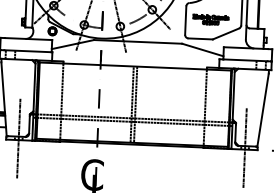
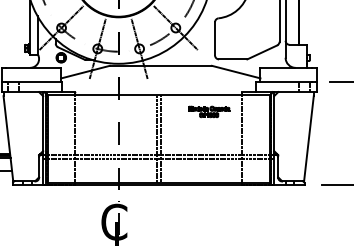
part: (211, 19) -> (209, 111), moved
line: (18, 137) -> (27, 182), removed
line: (244, 147) -> (289, 182), removed

